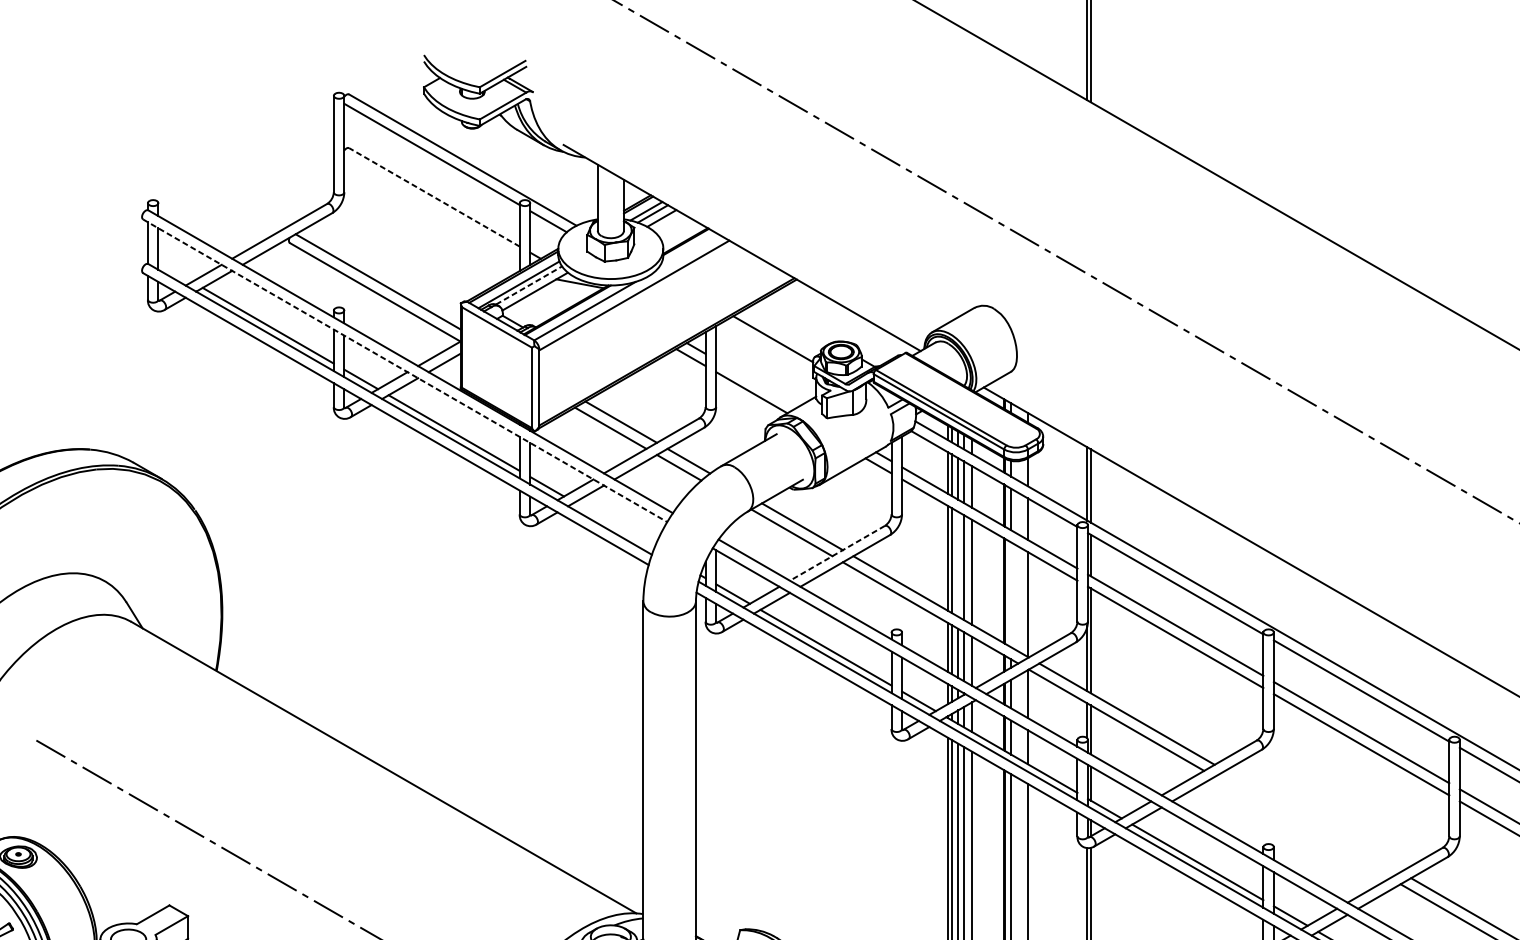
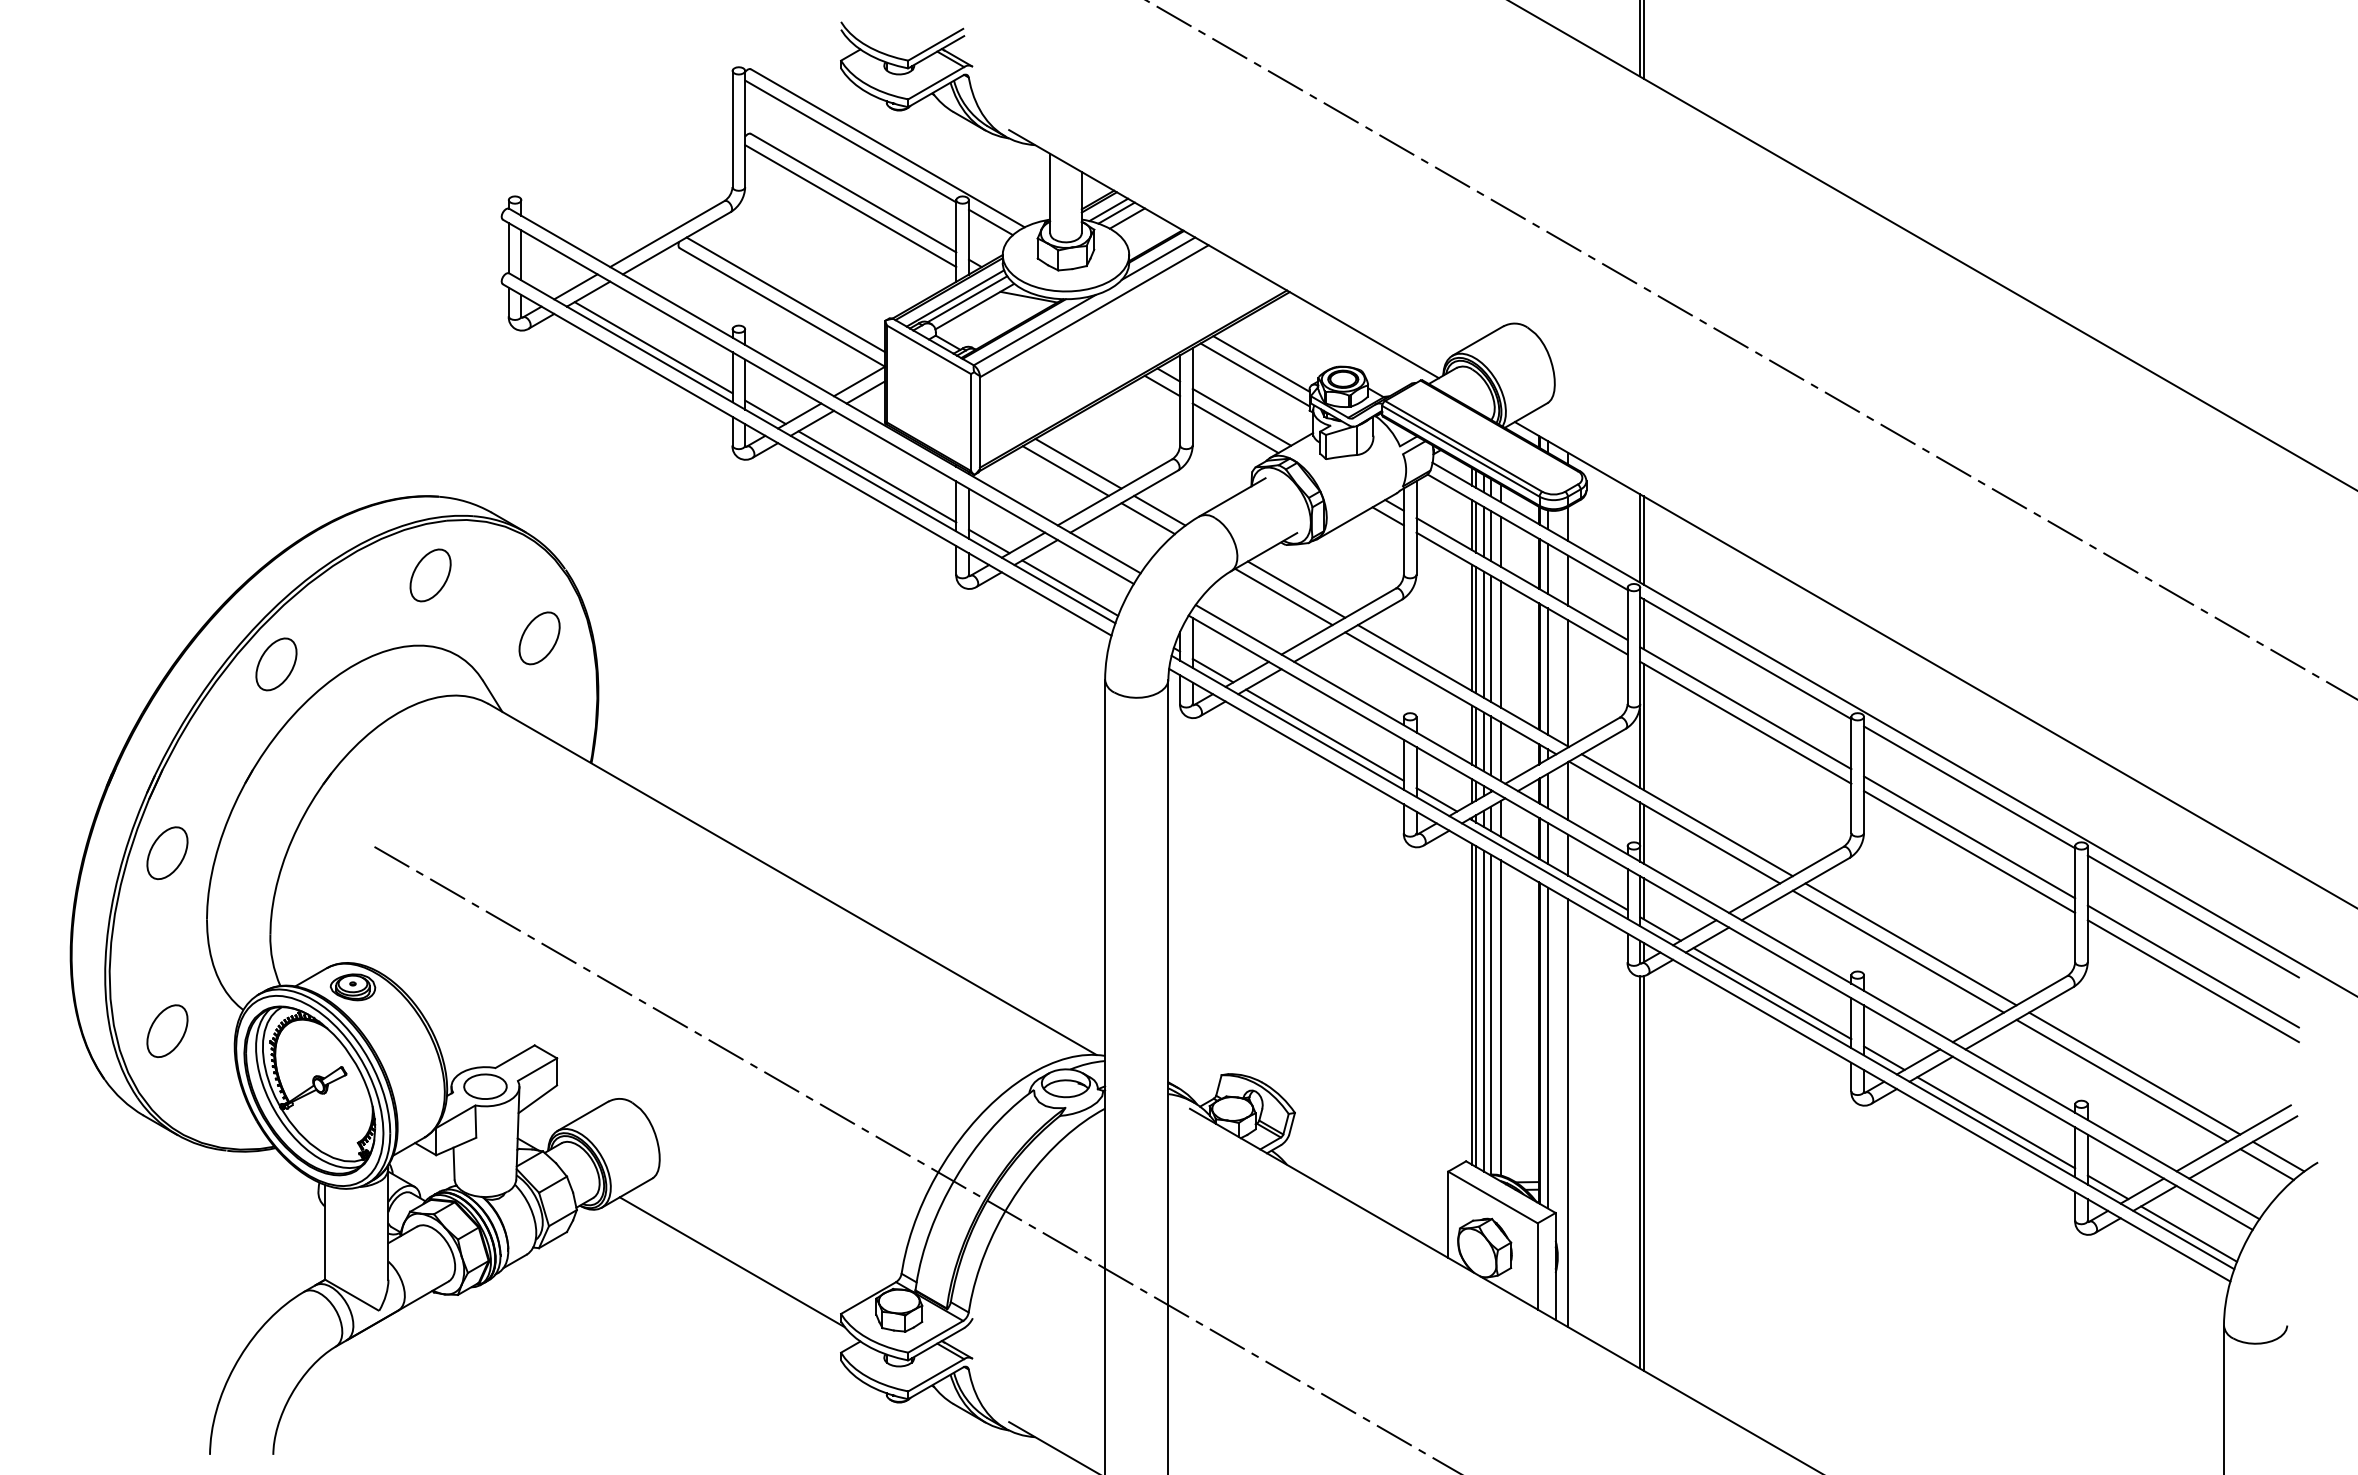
line: (434, 197) -> (853, 193), dashed -> solid
line: (431, 208) -> (850, 206), added
line: (687, 251) -> (1158, 258), added
line: (529, 285) -> (967, 299), dashed -> solid
line: (767, 348) -> (1254, 374), added
line: (405, 371) -> (818, 402), dashed -> solid
line: (756, 382) -> (1241, 416), added
part: (82, 515) -> (430, 575), added
line: (614, 524) -> (1070, 587), added
line: (837, 553) -> (1338, 621), dashed -> solid
line: (958, 564) -> (1484, 634), added
part: (173, 567) -> (539, 638), added
line: (1010, 594) -> (1547, 671), added
line: (1312, 821) -> (1910, 944), added
line: (1301, 827) -> (1897, 951), added

